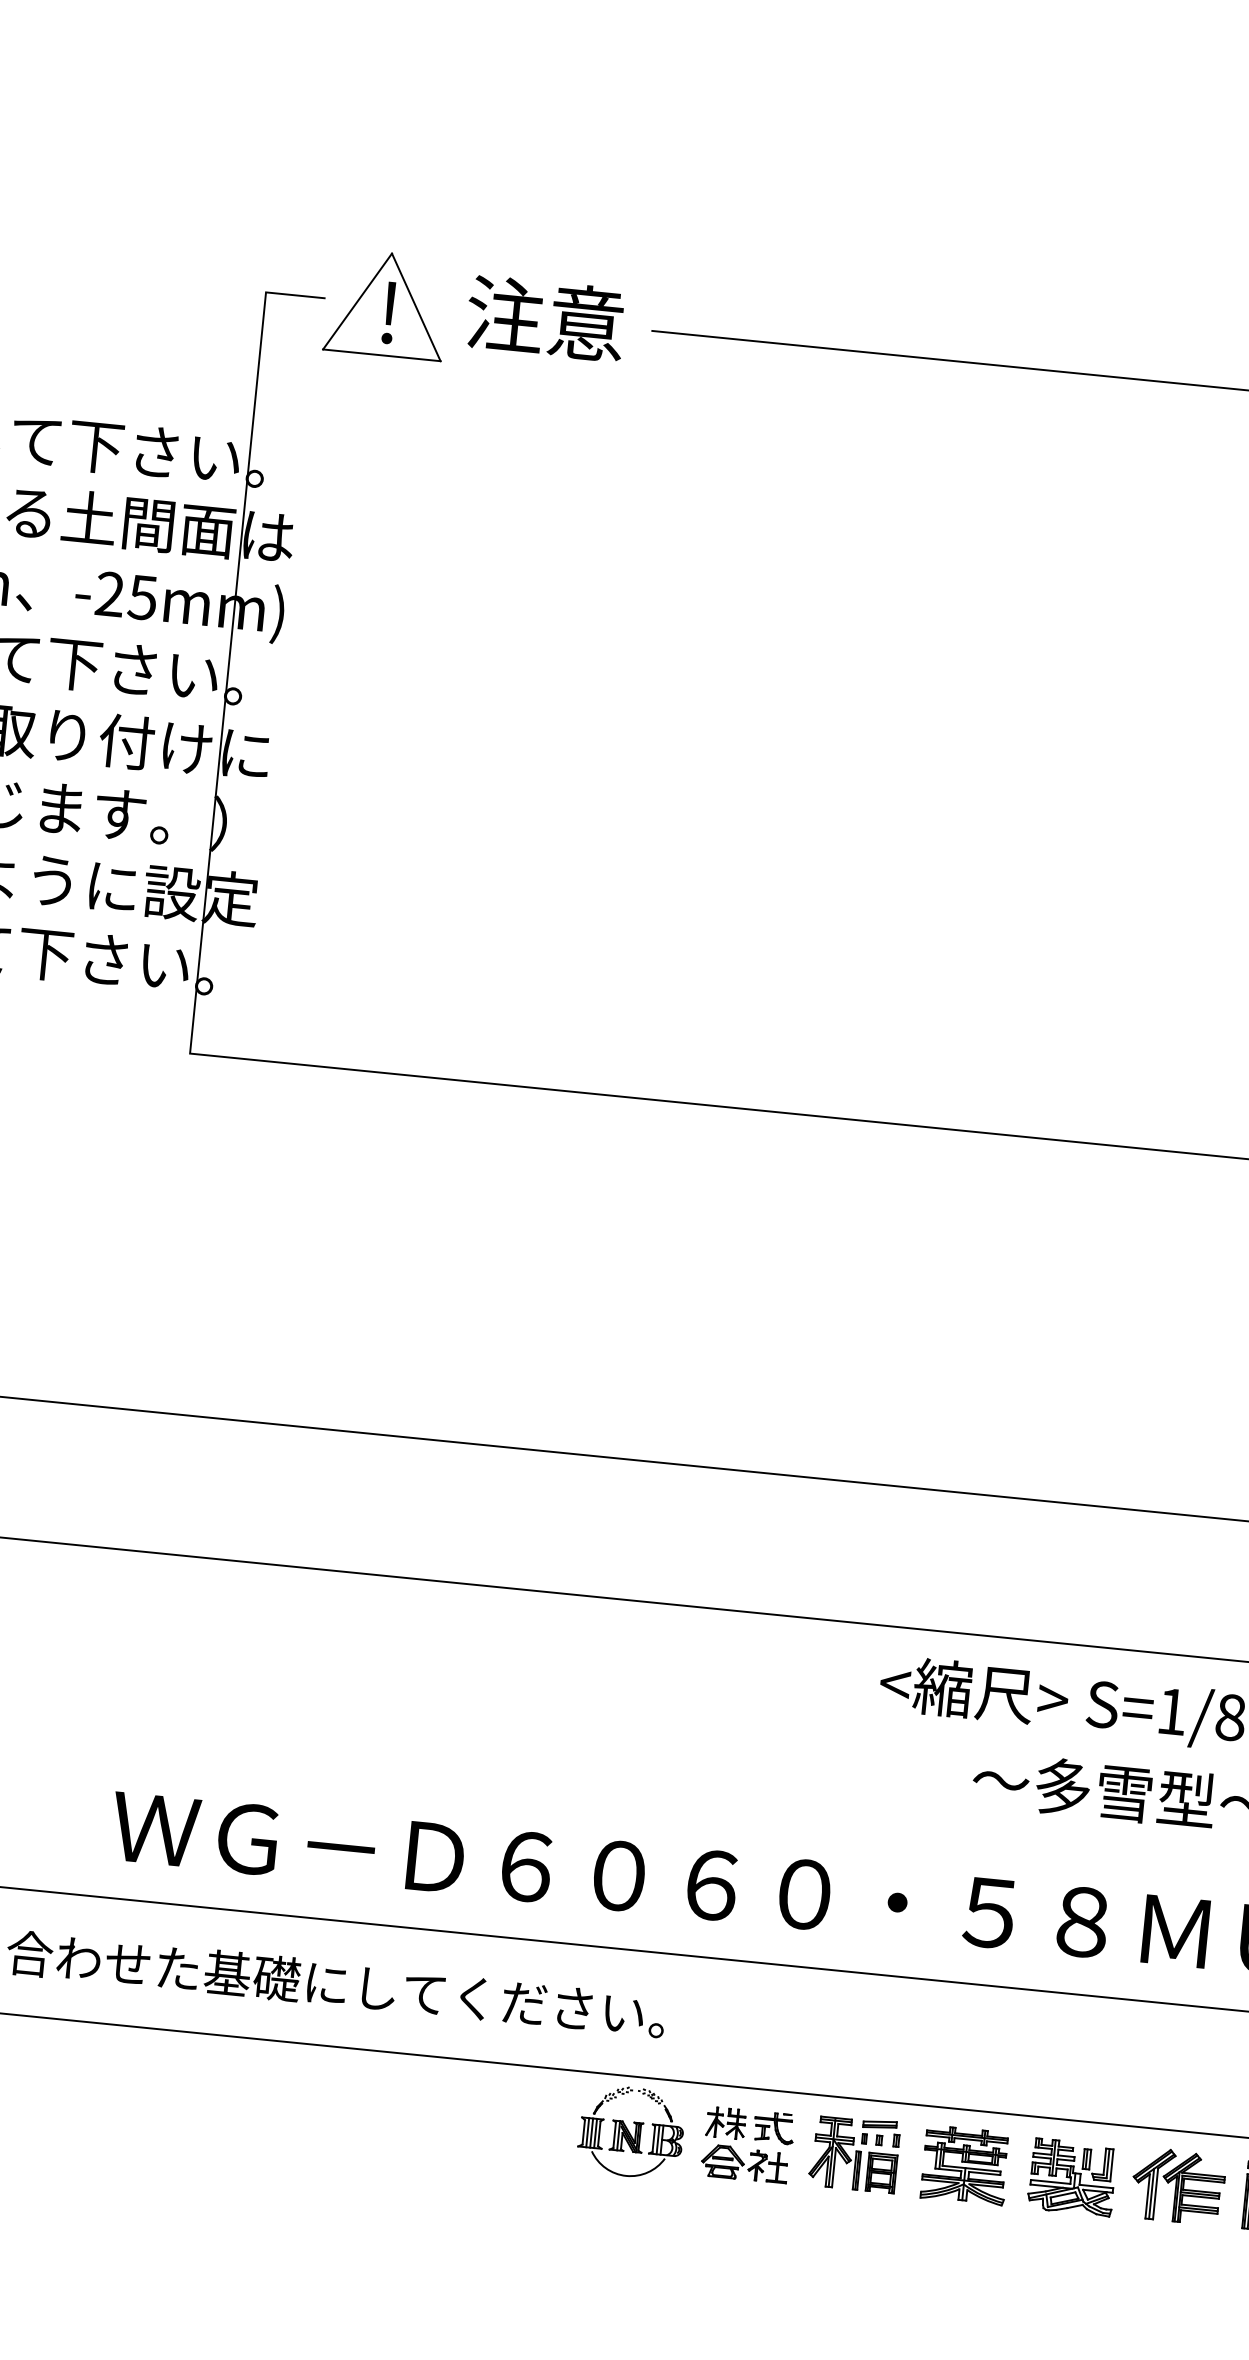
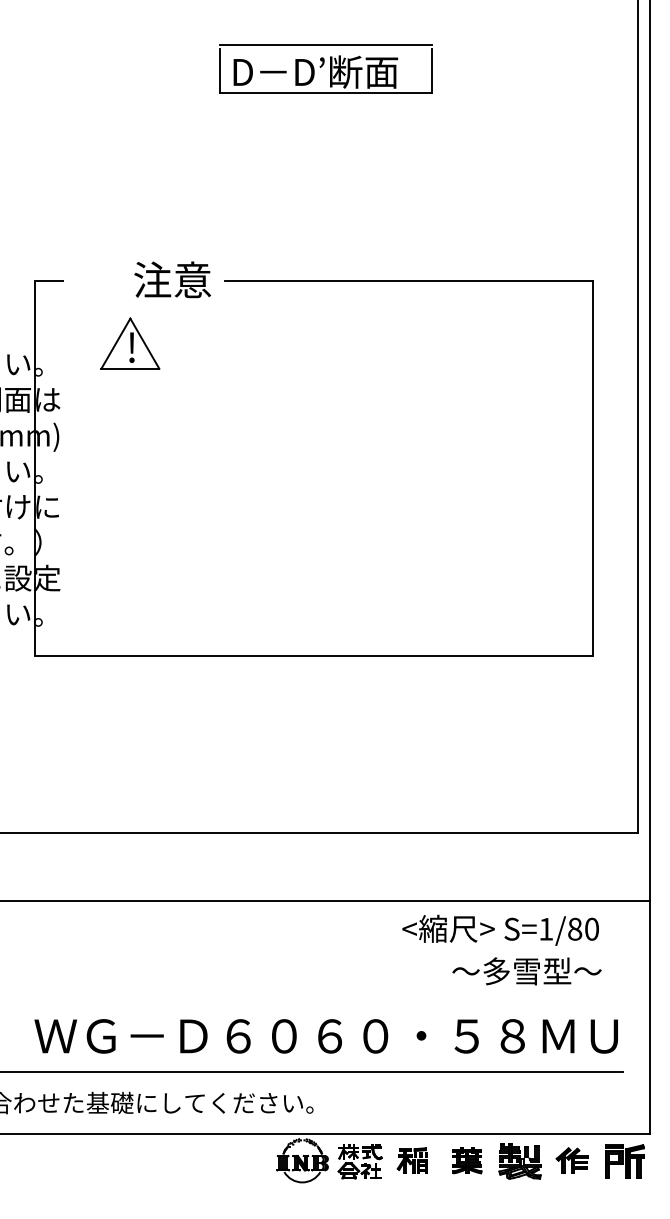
part: (387, 304) -> (130, 343), moved
part: (854, 2153) -> (412, 1160), size x0.7
part: (965, 2164) -> (467, 1160), size x0.7
part: (1178, 2186) -> (572, 1160), size x0.7

